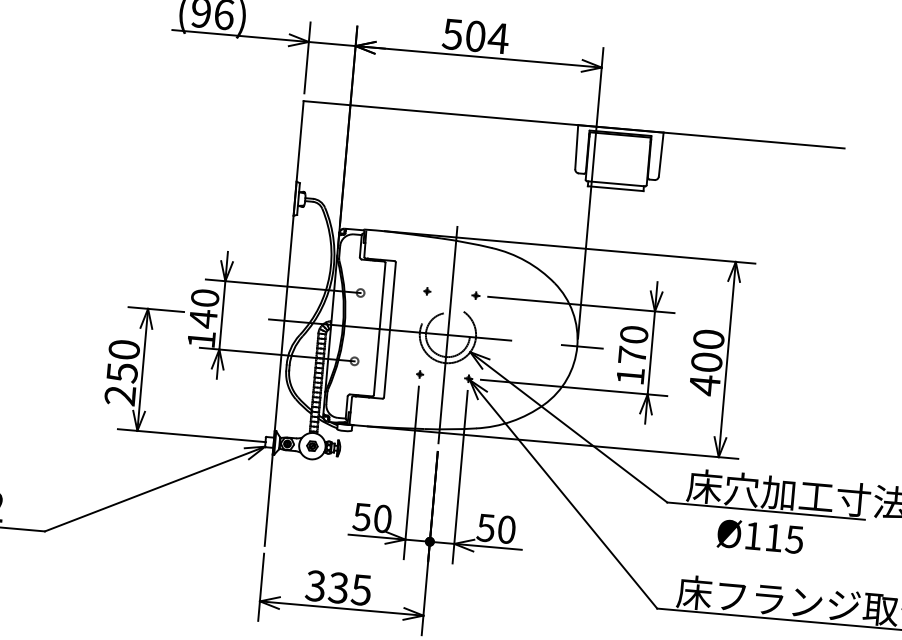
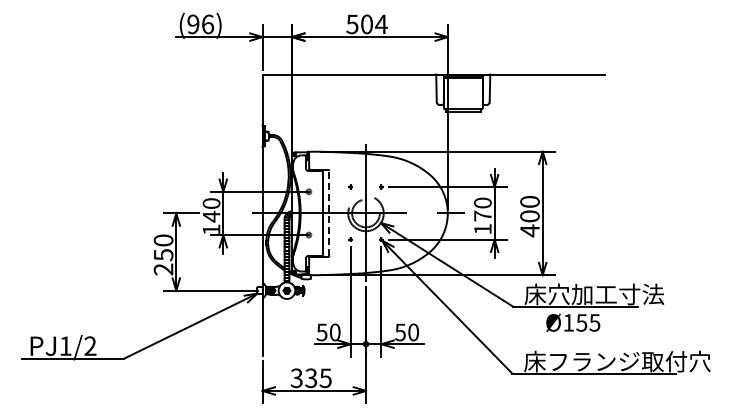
line: (390, 330) -> (329, 213), solid -> dashed
text: (773, 537) -> (581, 322), Ø115 -> Ø155

